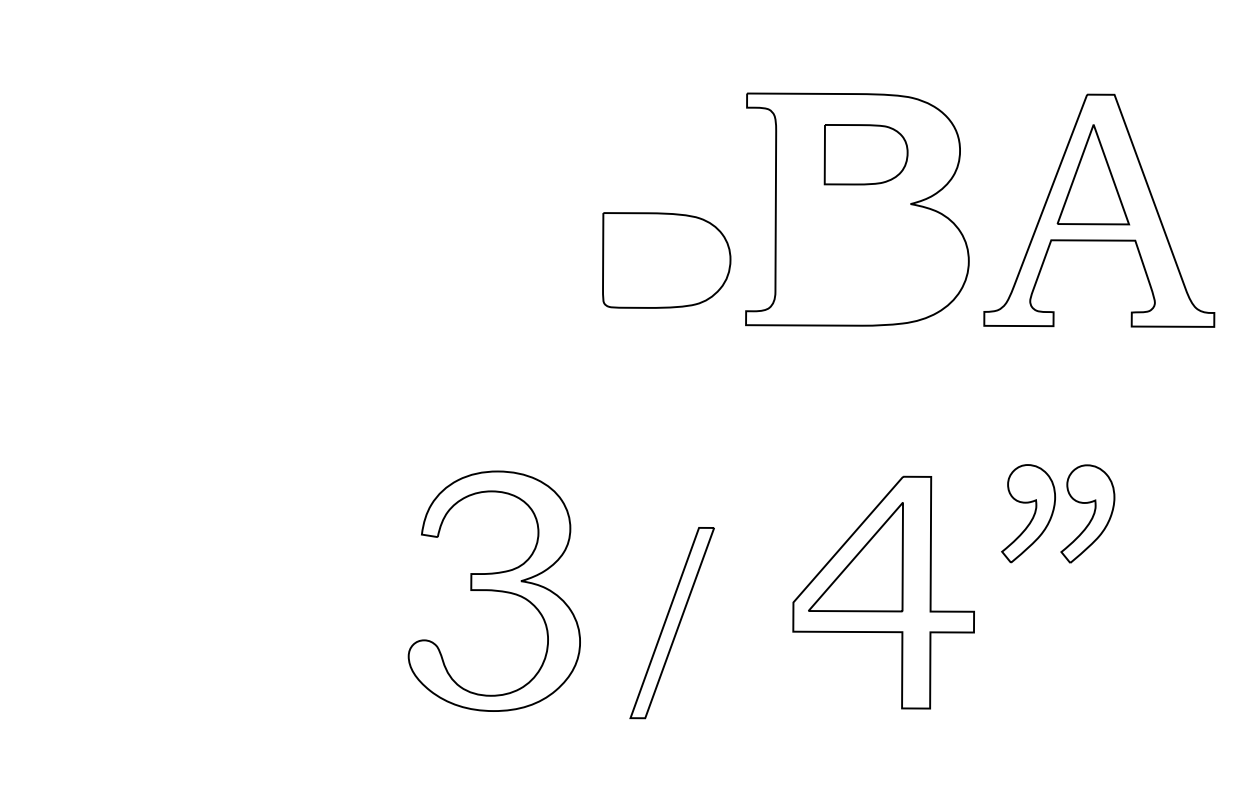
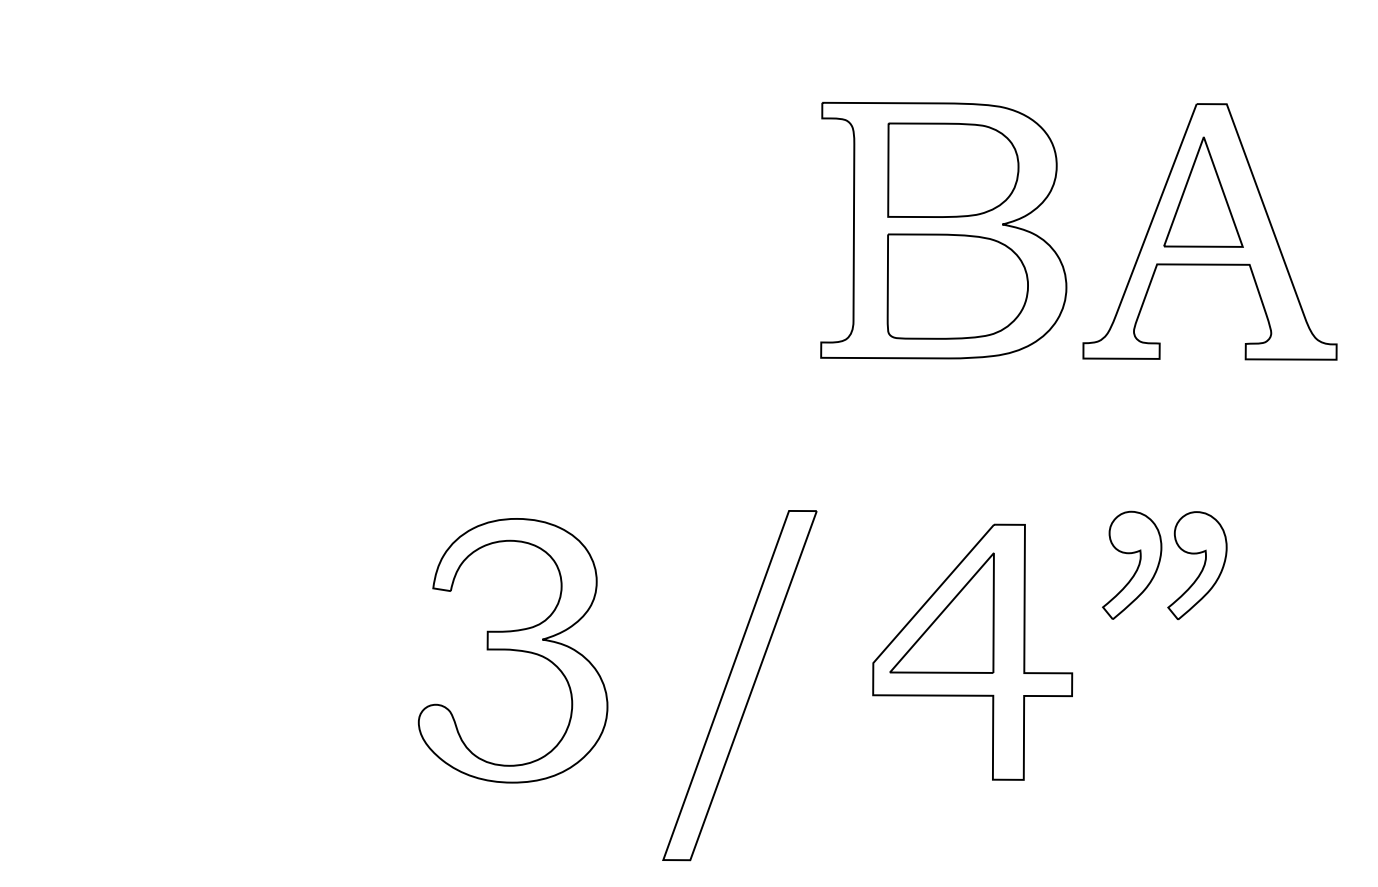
part: (866, 154) -> (953, 169), size x1.43
part: (666, 260) -> (957, 286), moved
part: (493, 591) -> (512, 650), moved
part: (671, 622) -> (739, 685), size x1.67

